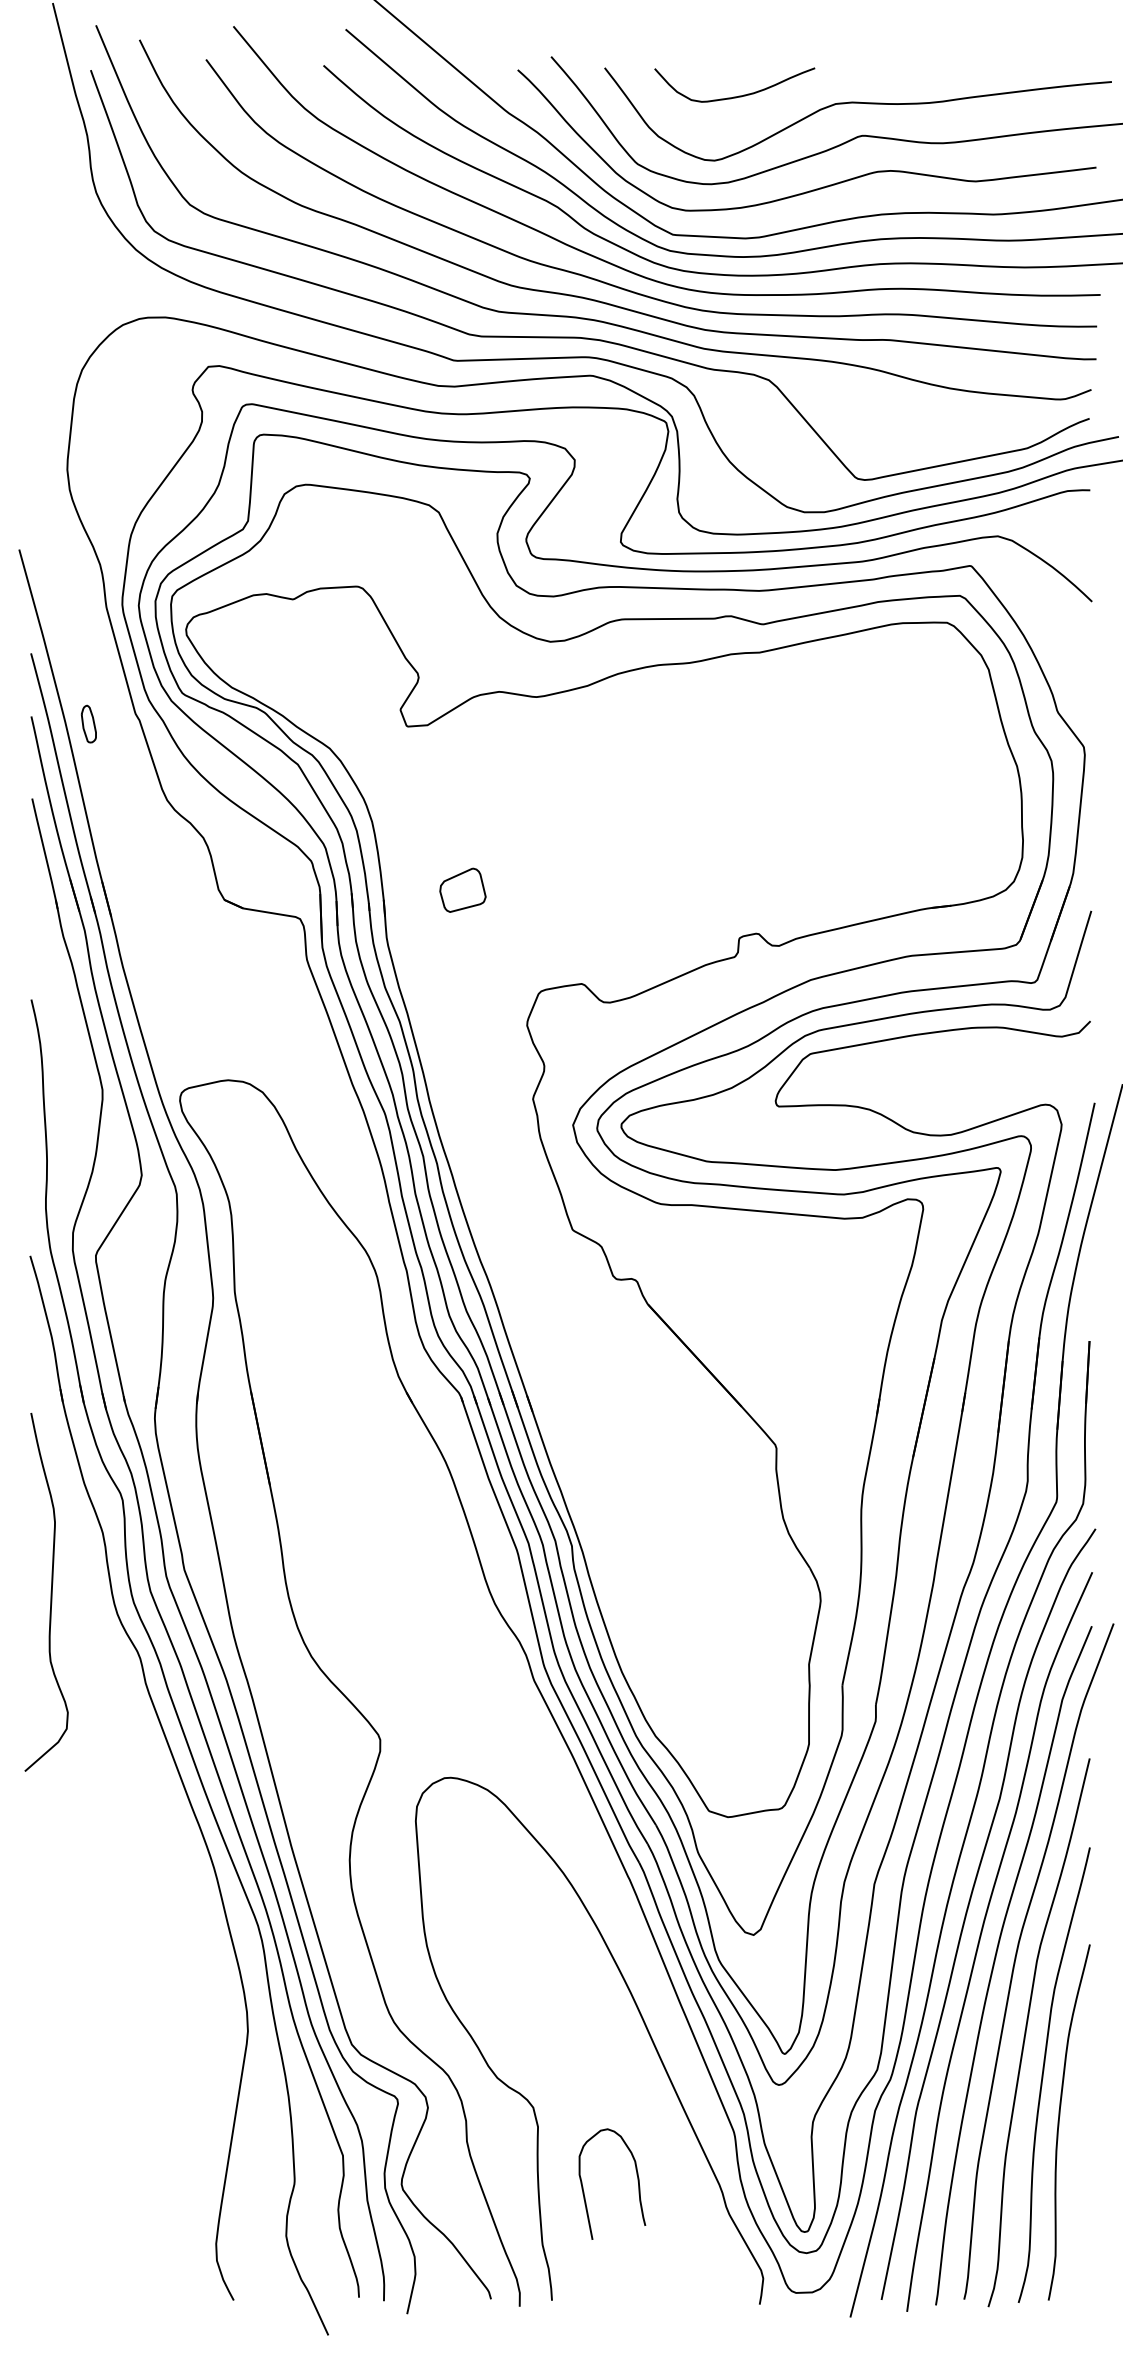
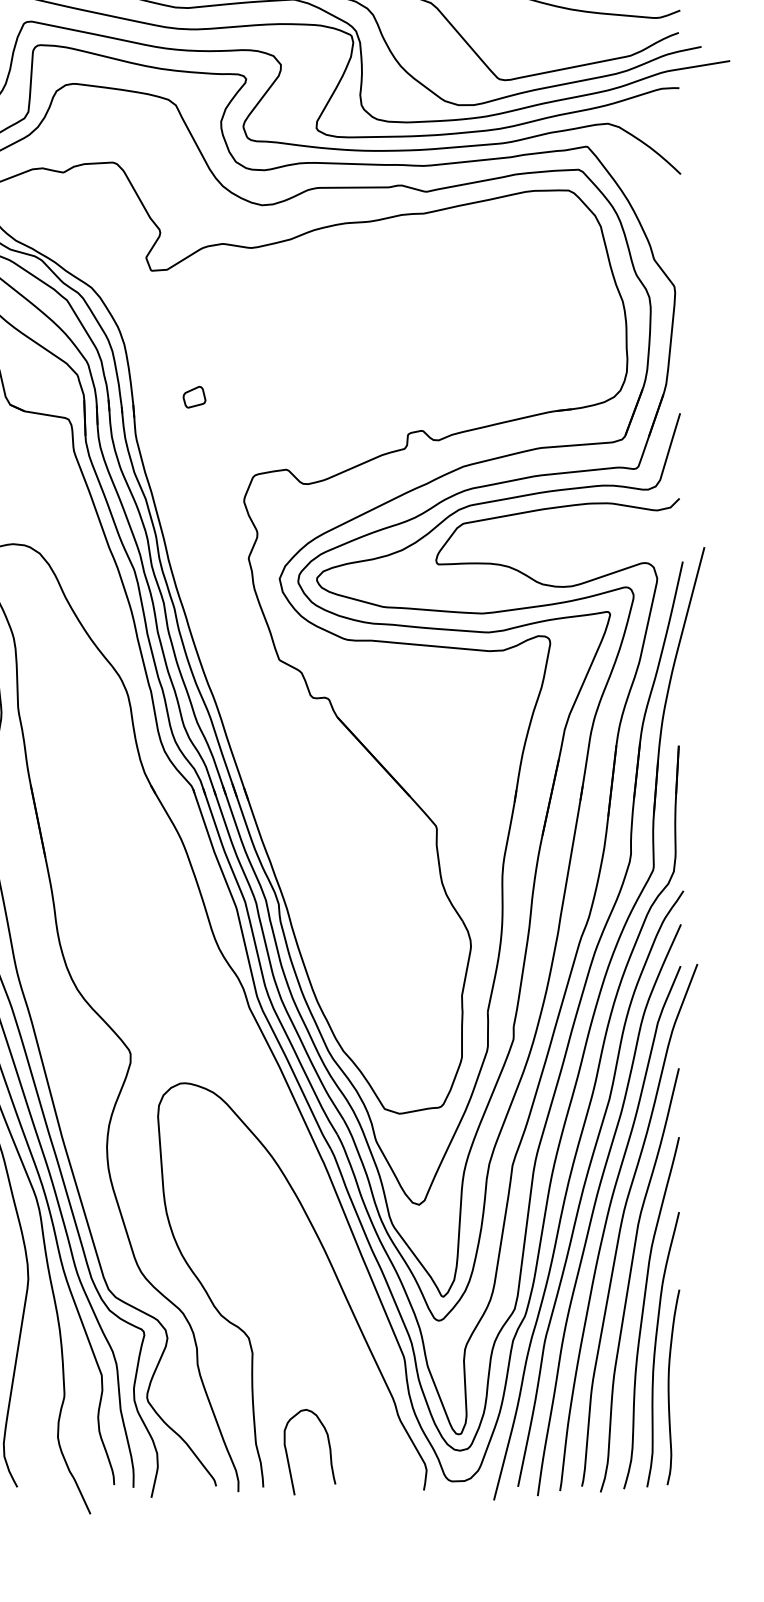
part: (462, 889) -> (194, 396), size x0.62
curve: (1077, 2170) -> (669, 1386), added
curve: (637, 2181) -> (329, 1450), moved

